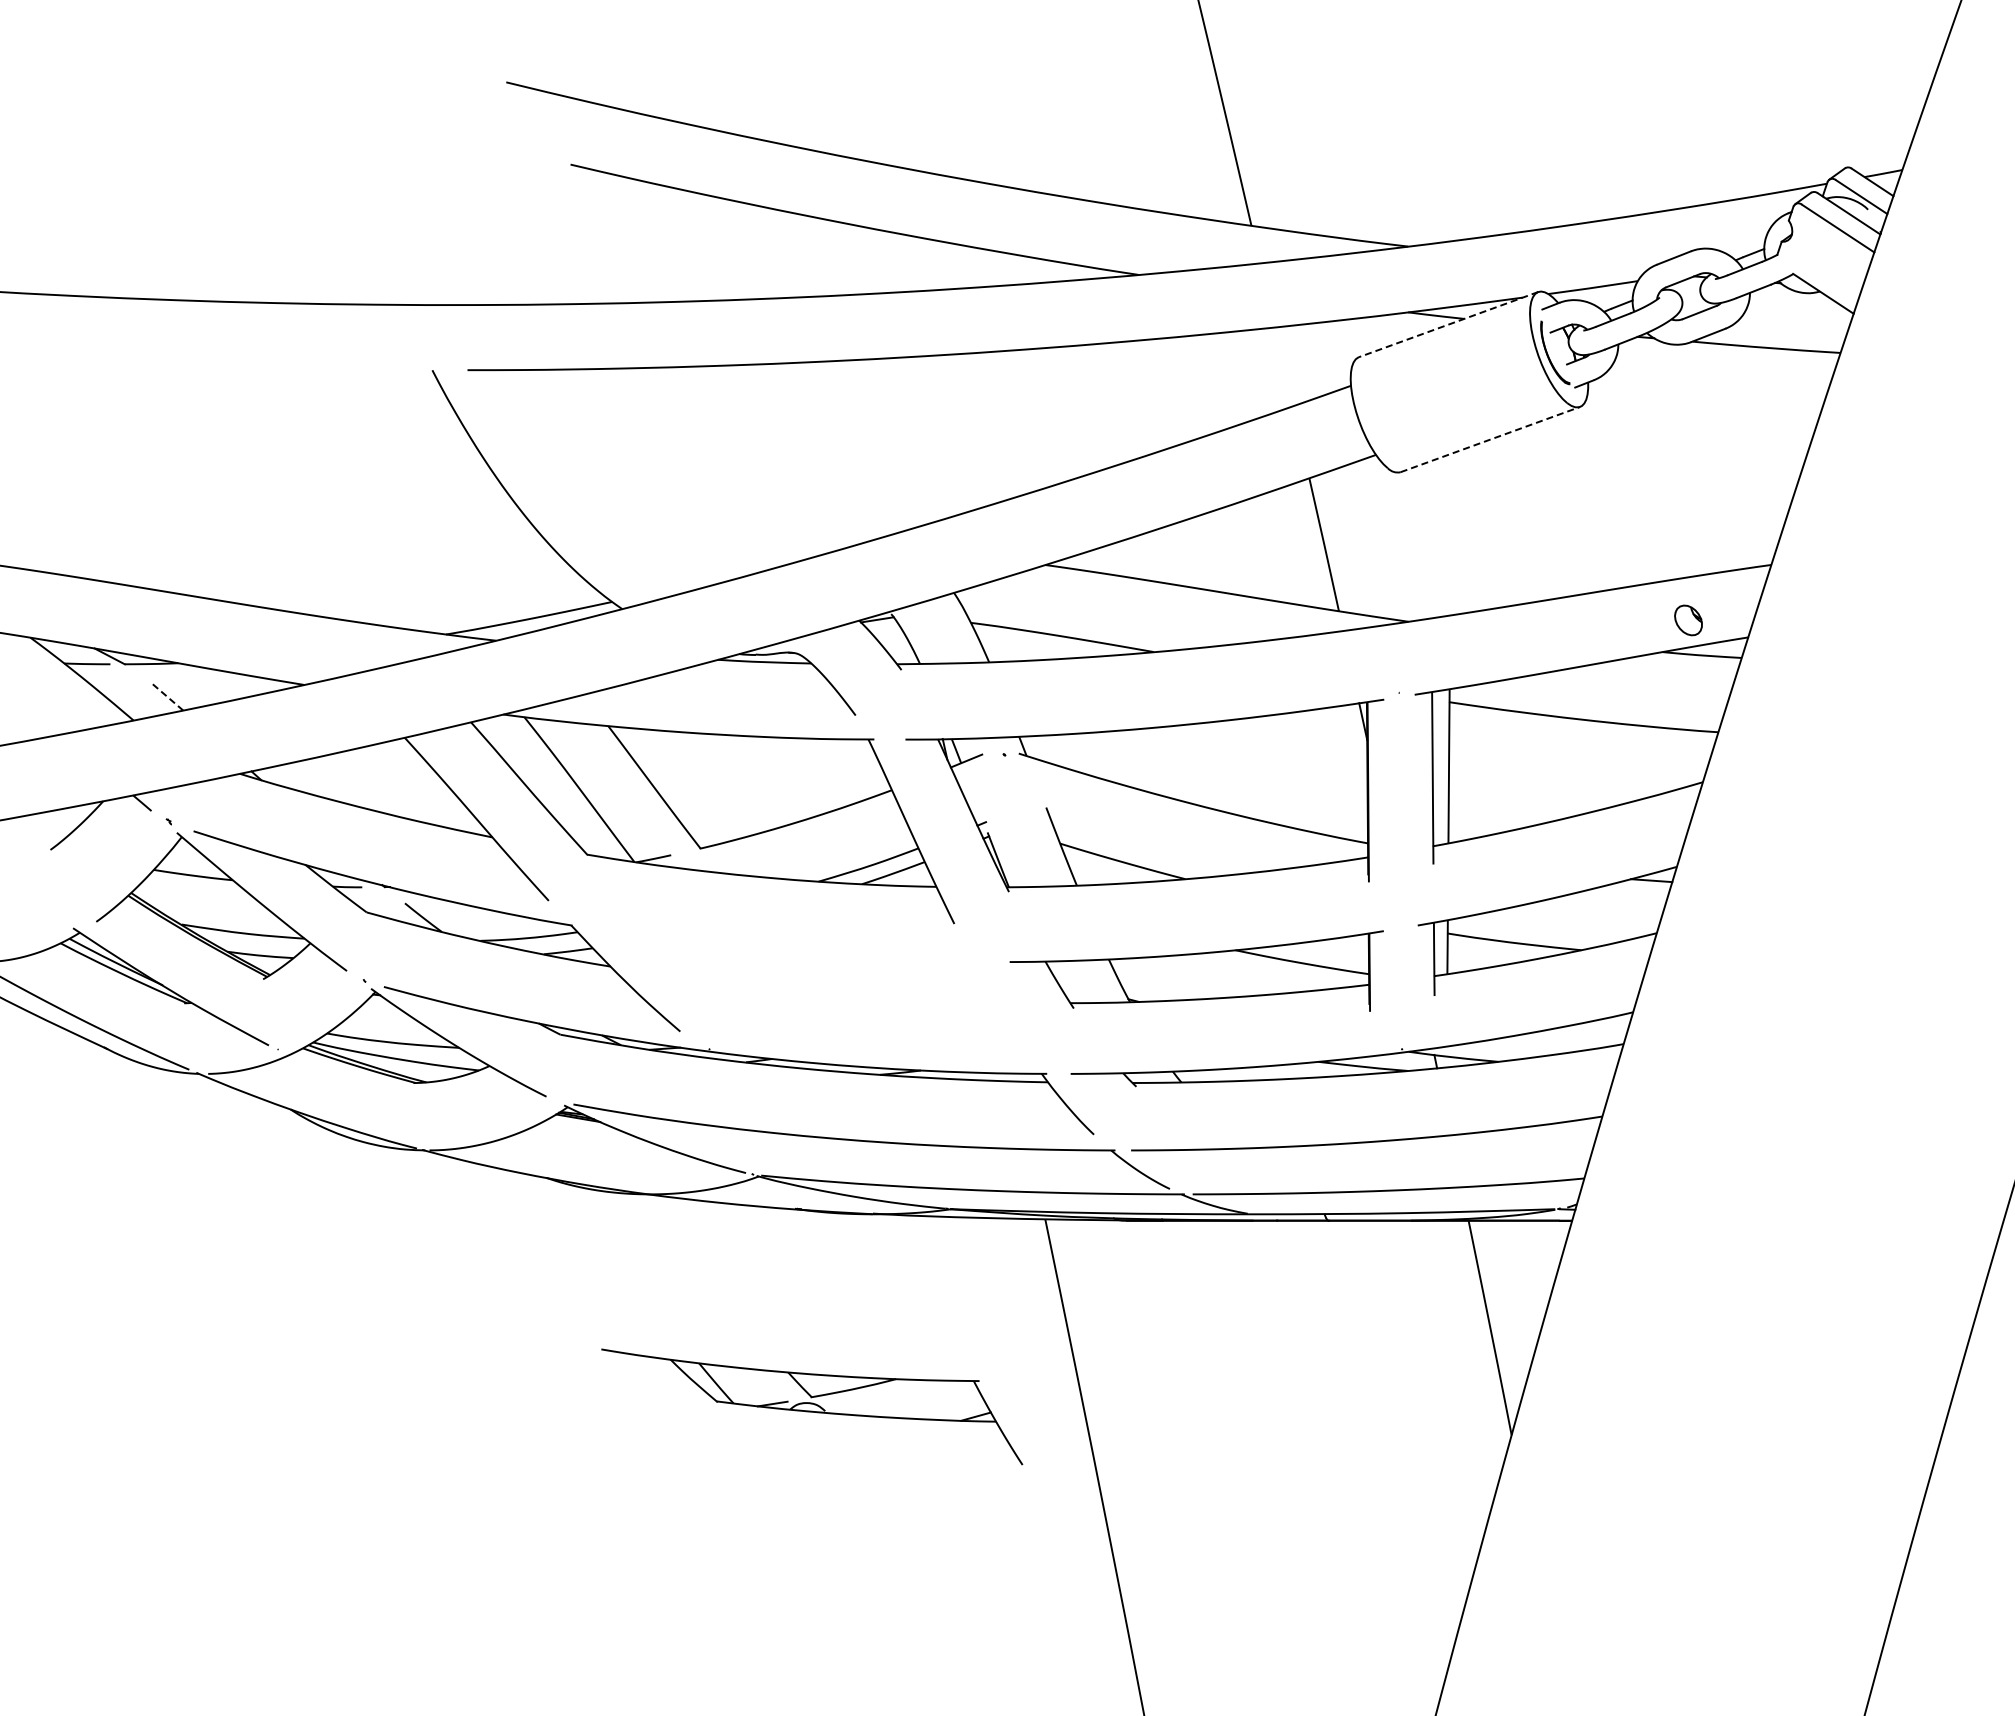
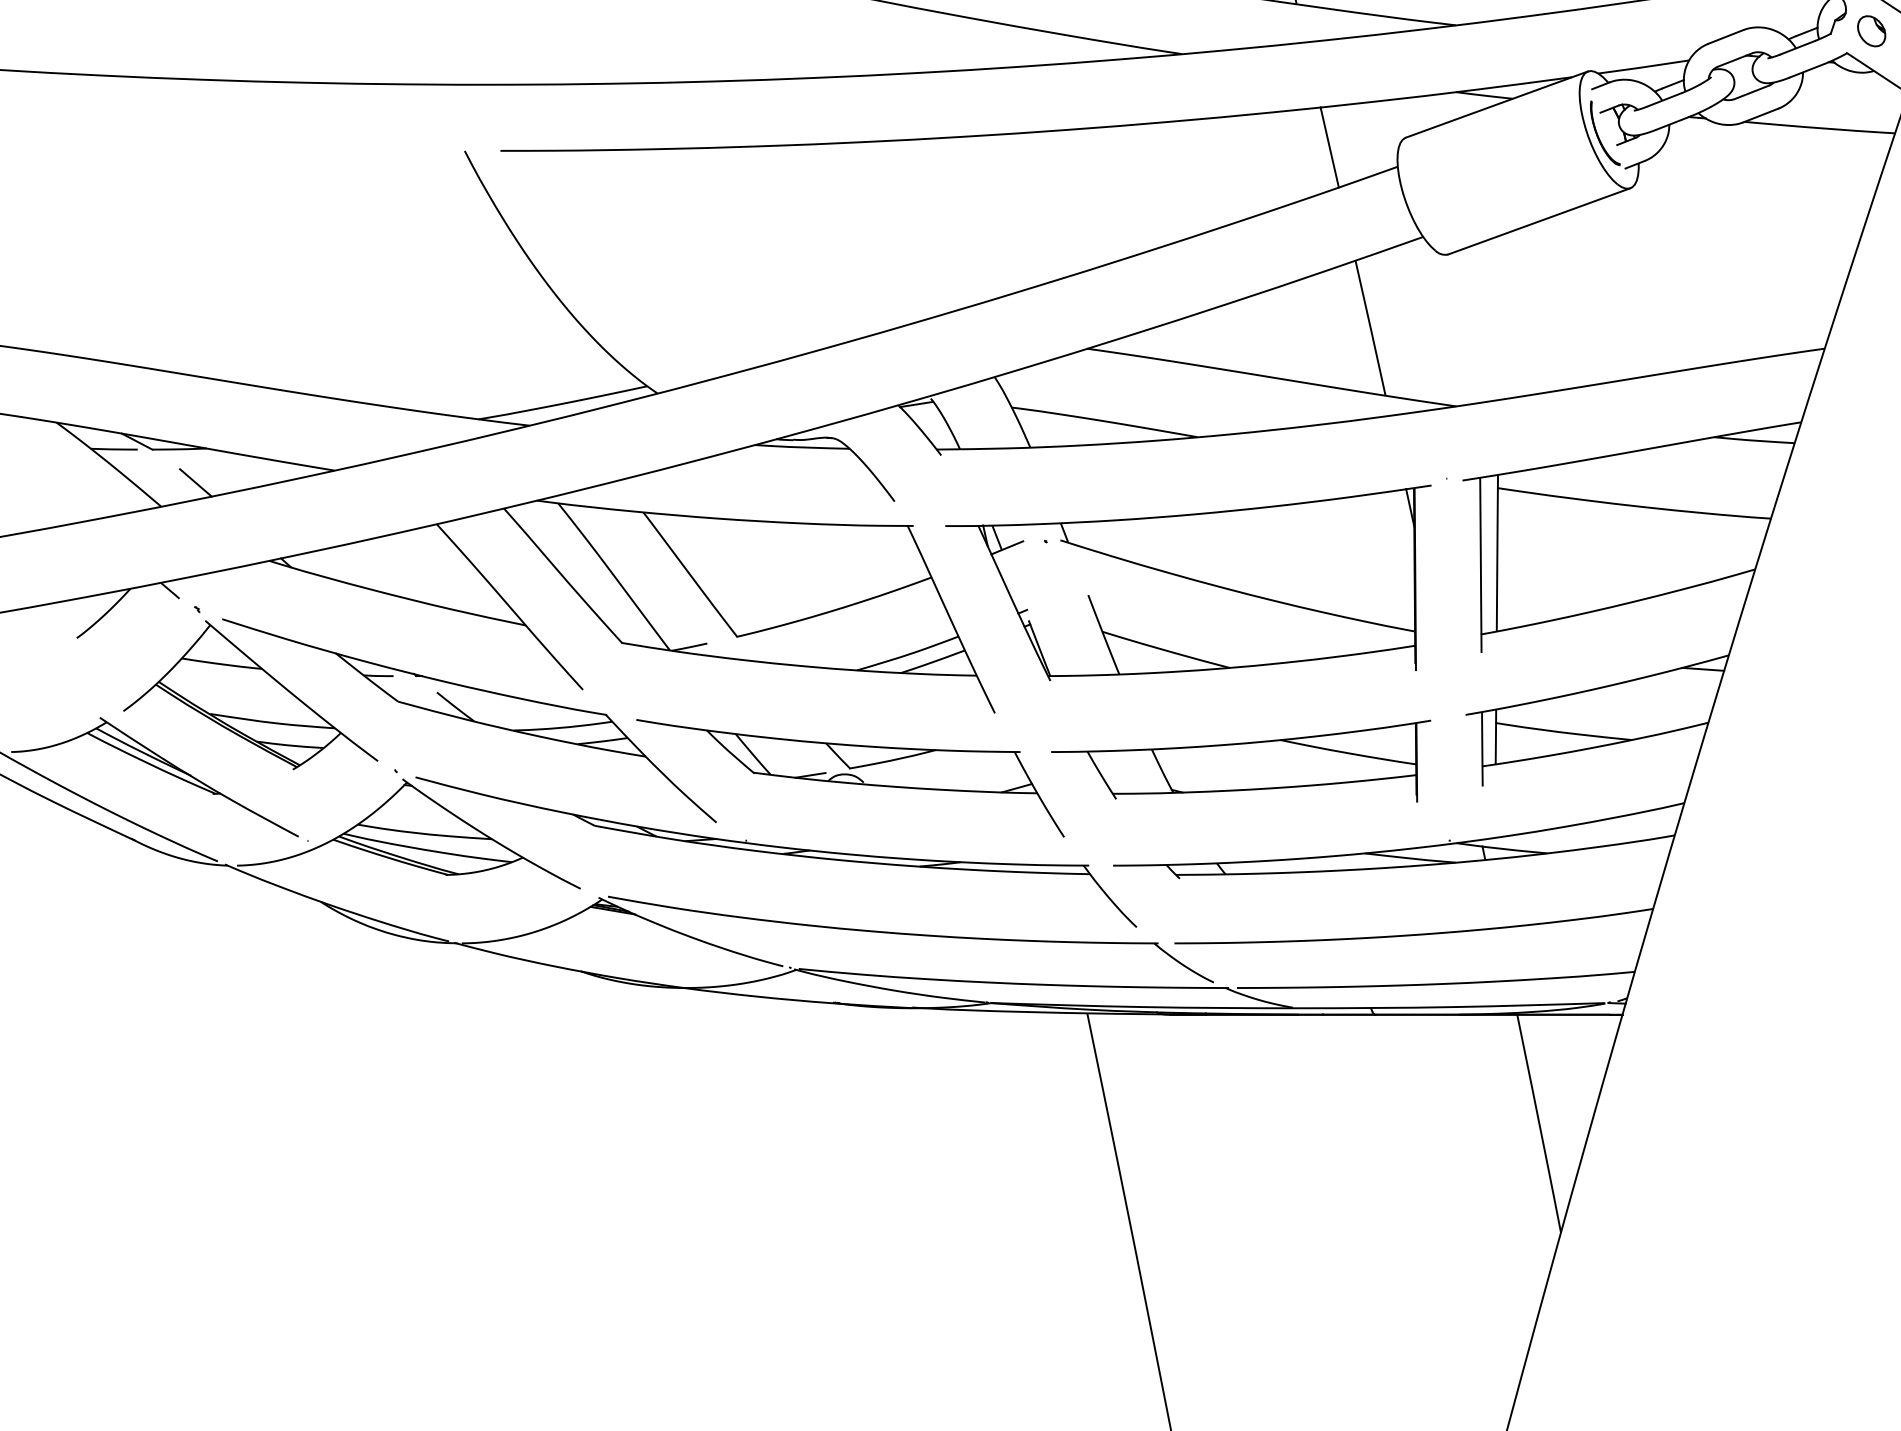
line: (1448, 324) -> (1496, 104), dashed -> solid
line: (1283, 366) -> (1329, 147), added
line: (1490, 439) -> (1539, 221), dashed -> solid
part: (1688, 620) -> (1871, 31), moved
line: (167, 697) -> (195, 483), dashed -> solid
part: (812, 1406) -> (850, 777), moved

